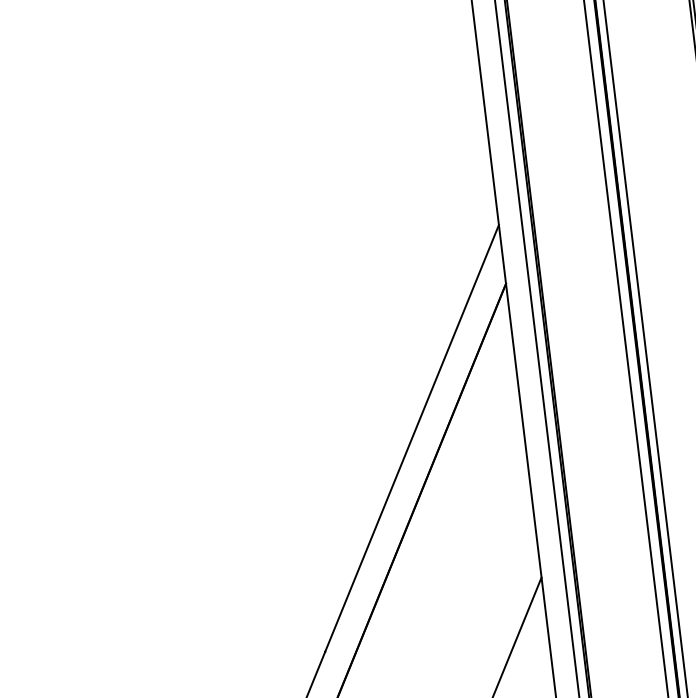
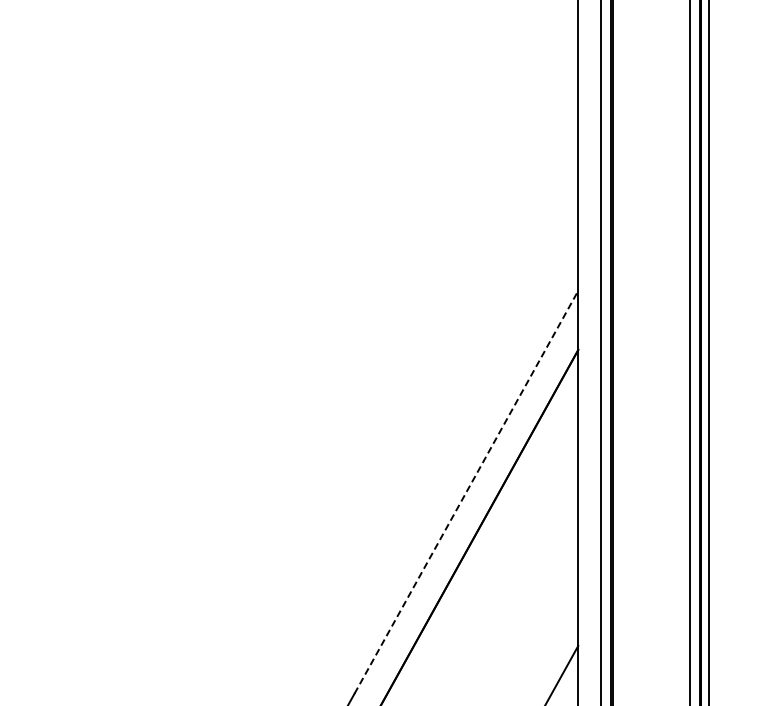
line: (412, 437) -> (466, 491), solid -> dashed

